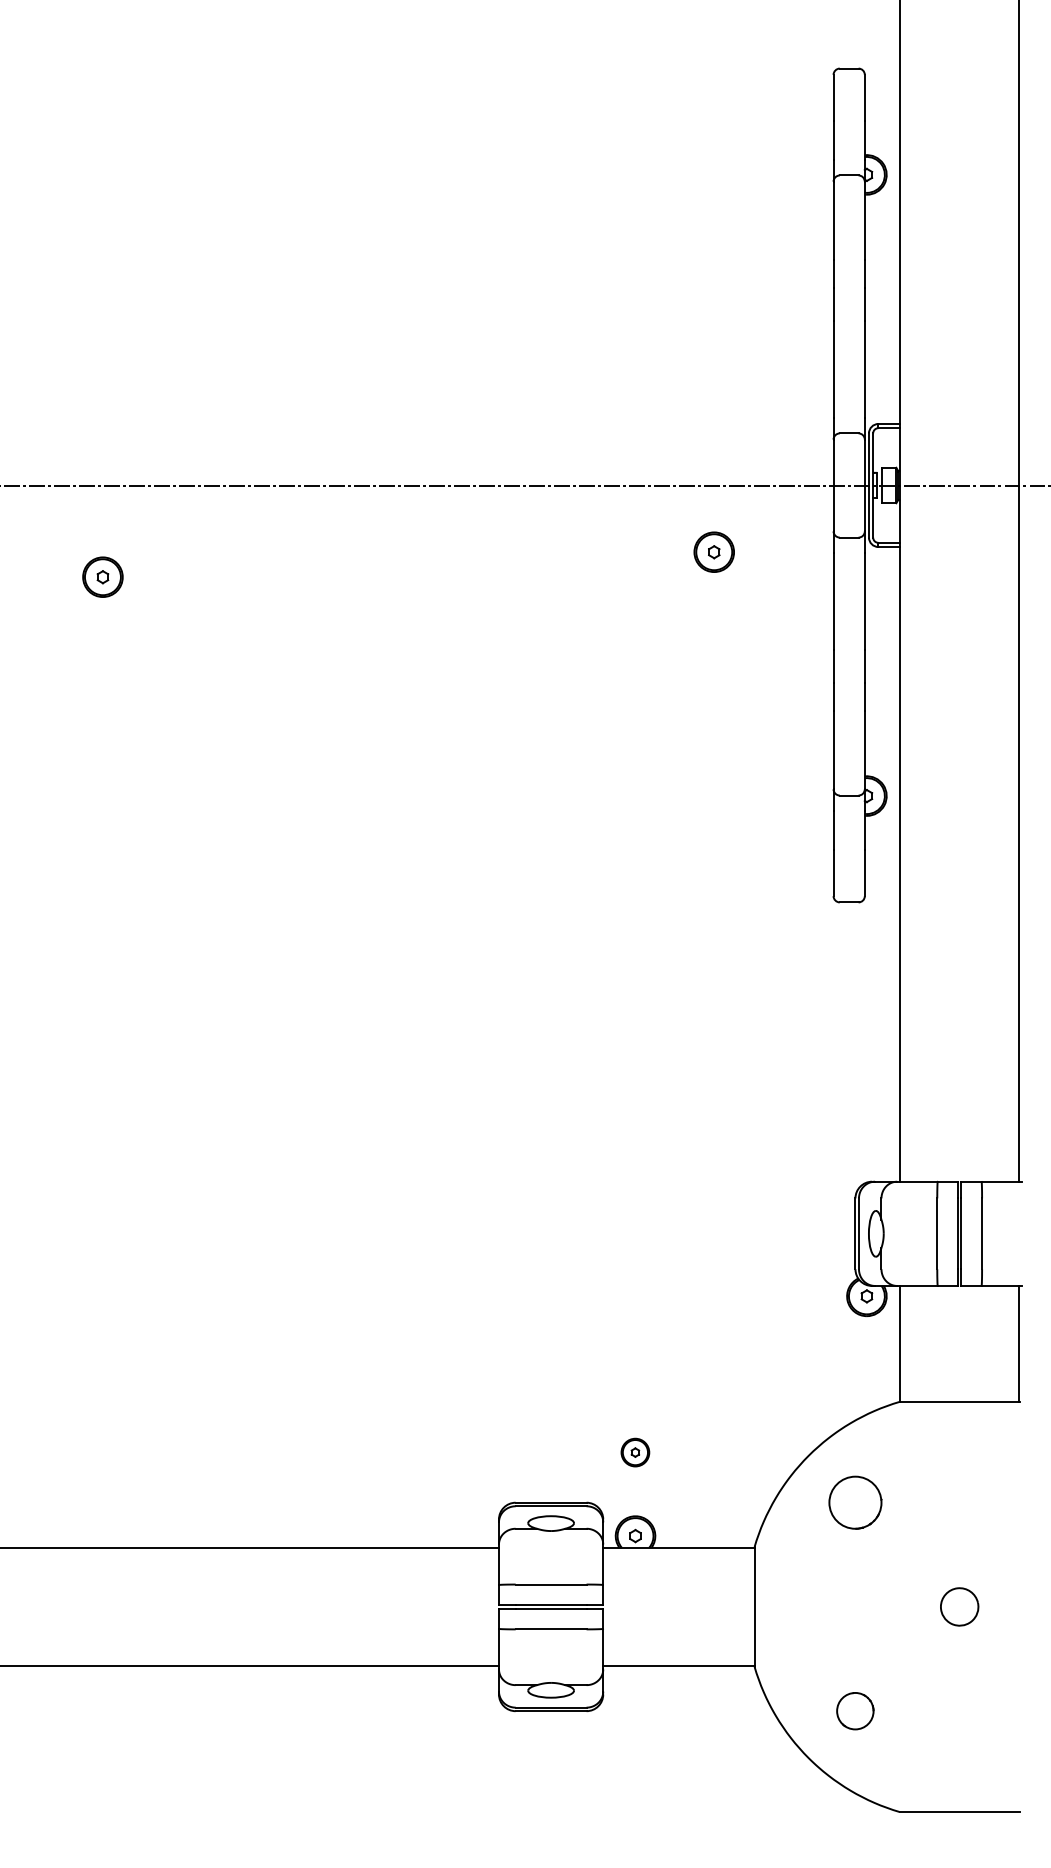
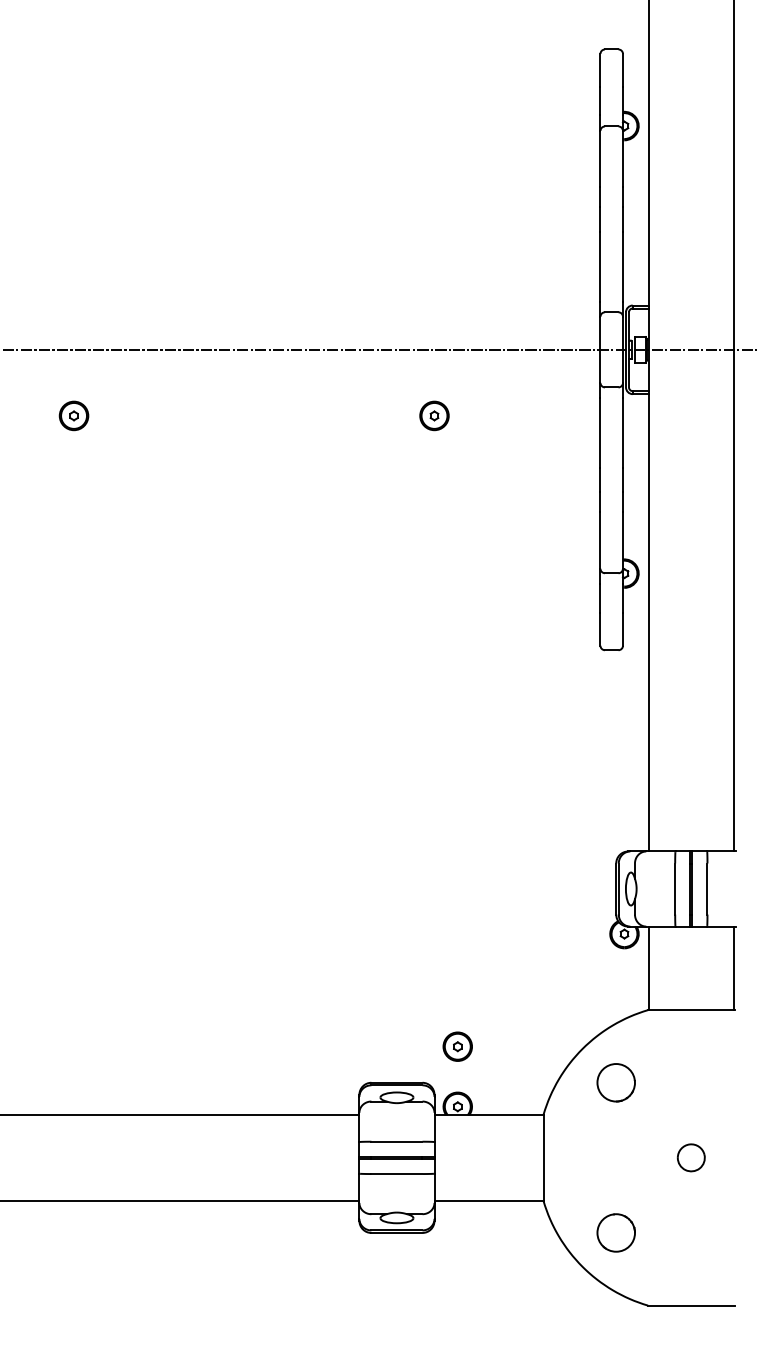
part: (714, 551) -> (434, 415), moved
part: (635, 1452) -> (457, 1046), size x1.43
circle: (854, 1710) -> (615, 1232), size x1.43

